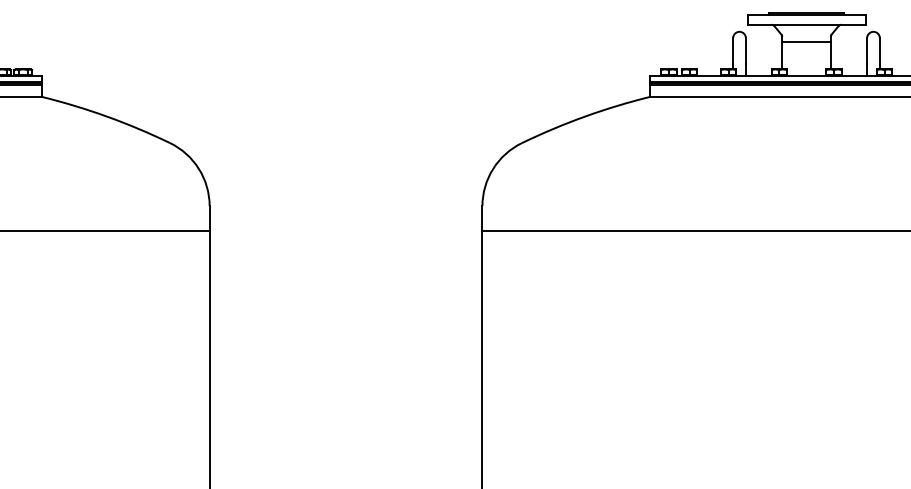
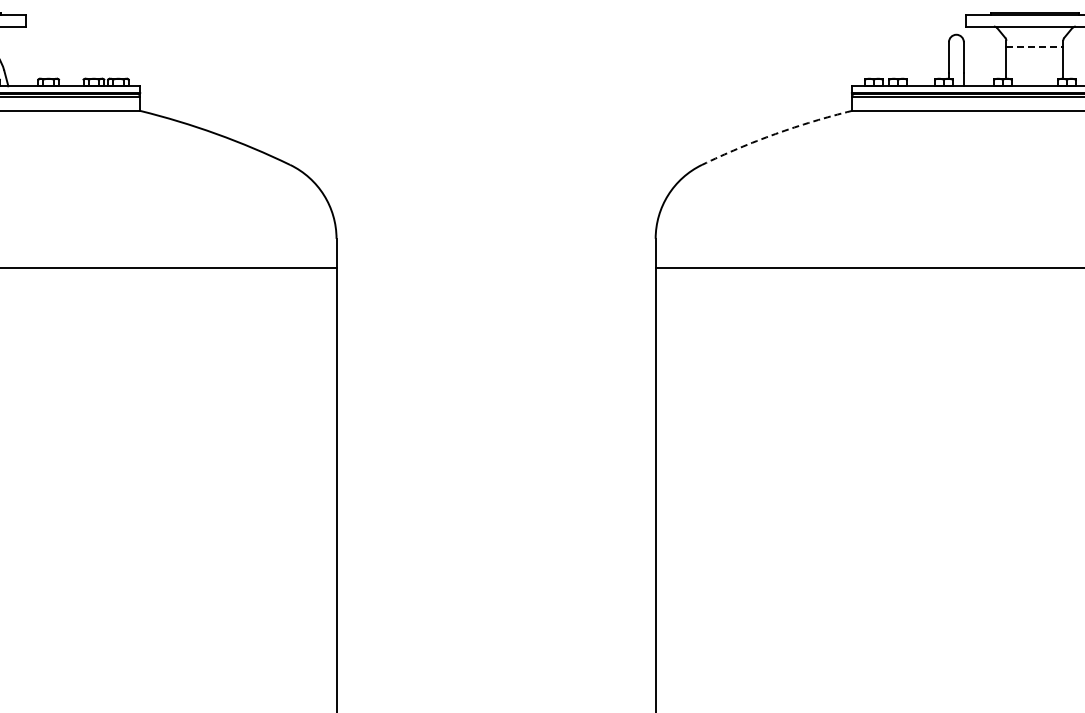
line: (807, 41) -> (1035, 46), solid -> dashed
arc: (584, 117) -> (775, 134), solid -> dashed

